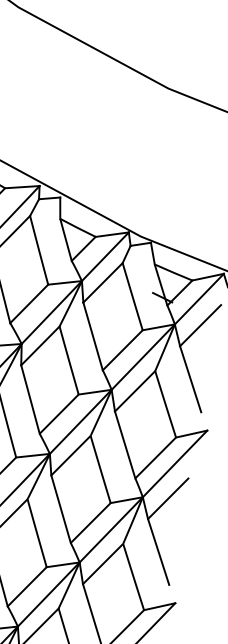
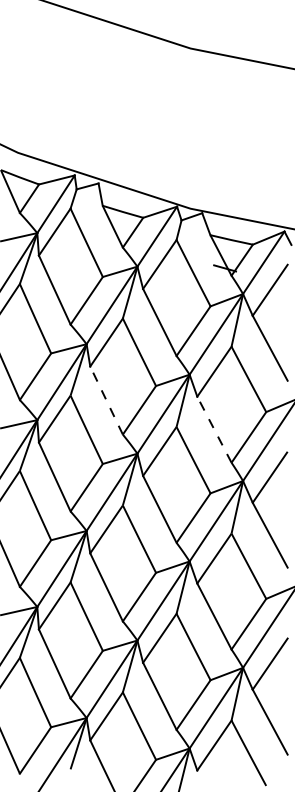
line: (30, 399) -> (106, 400), solid -> dashed
line: (125, 444) -> (214, 429), solid -> dashed

